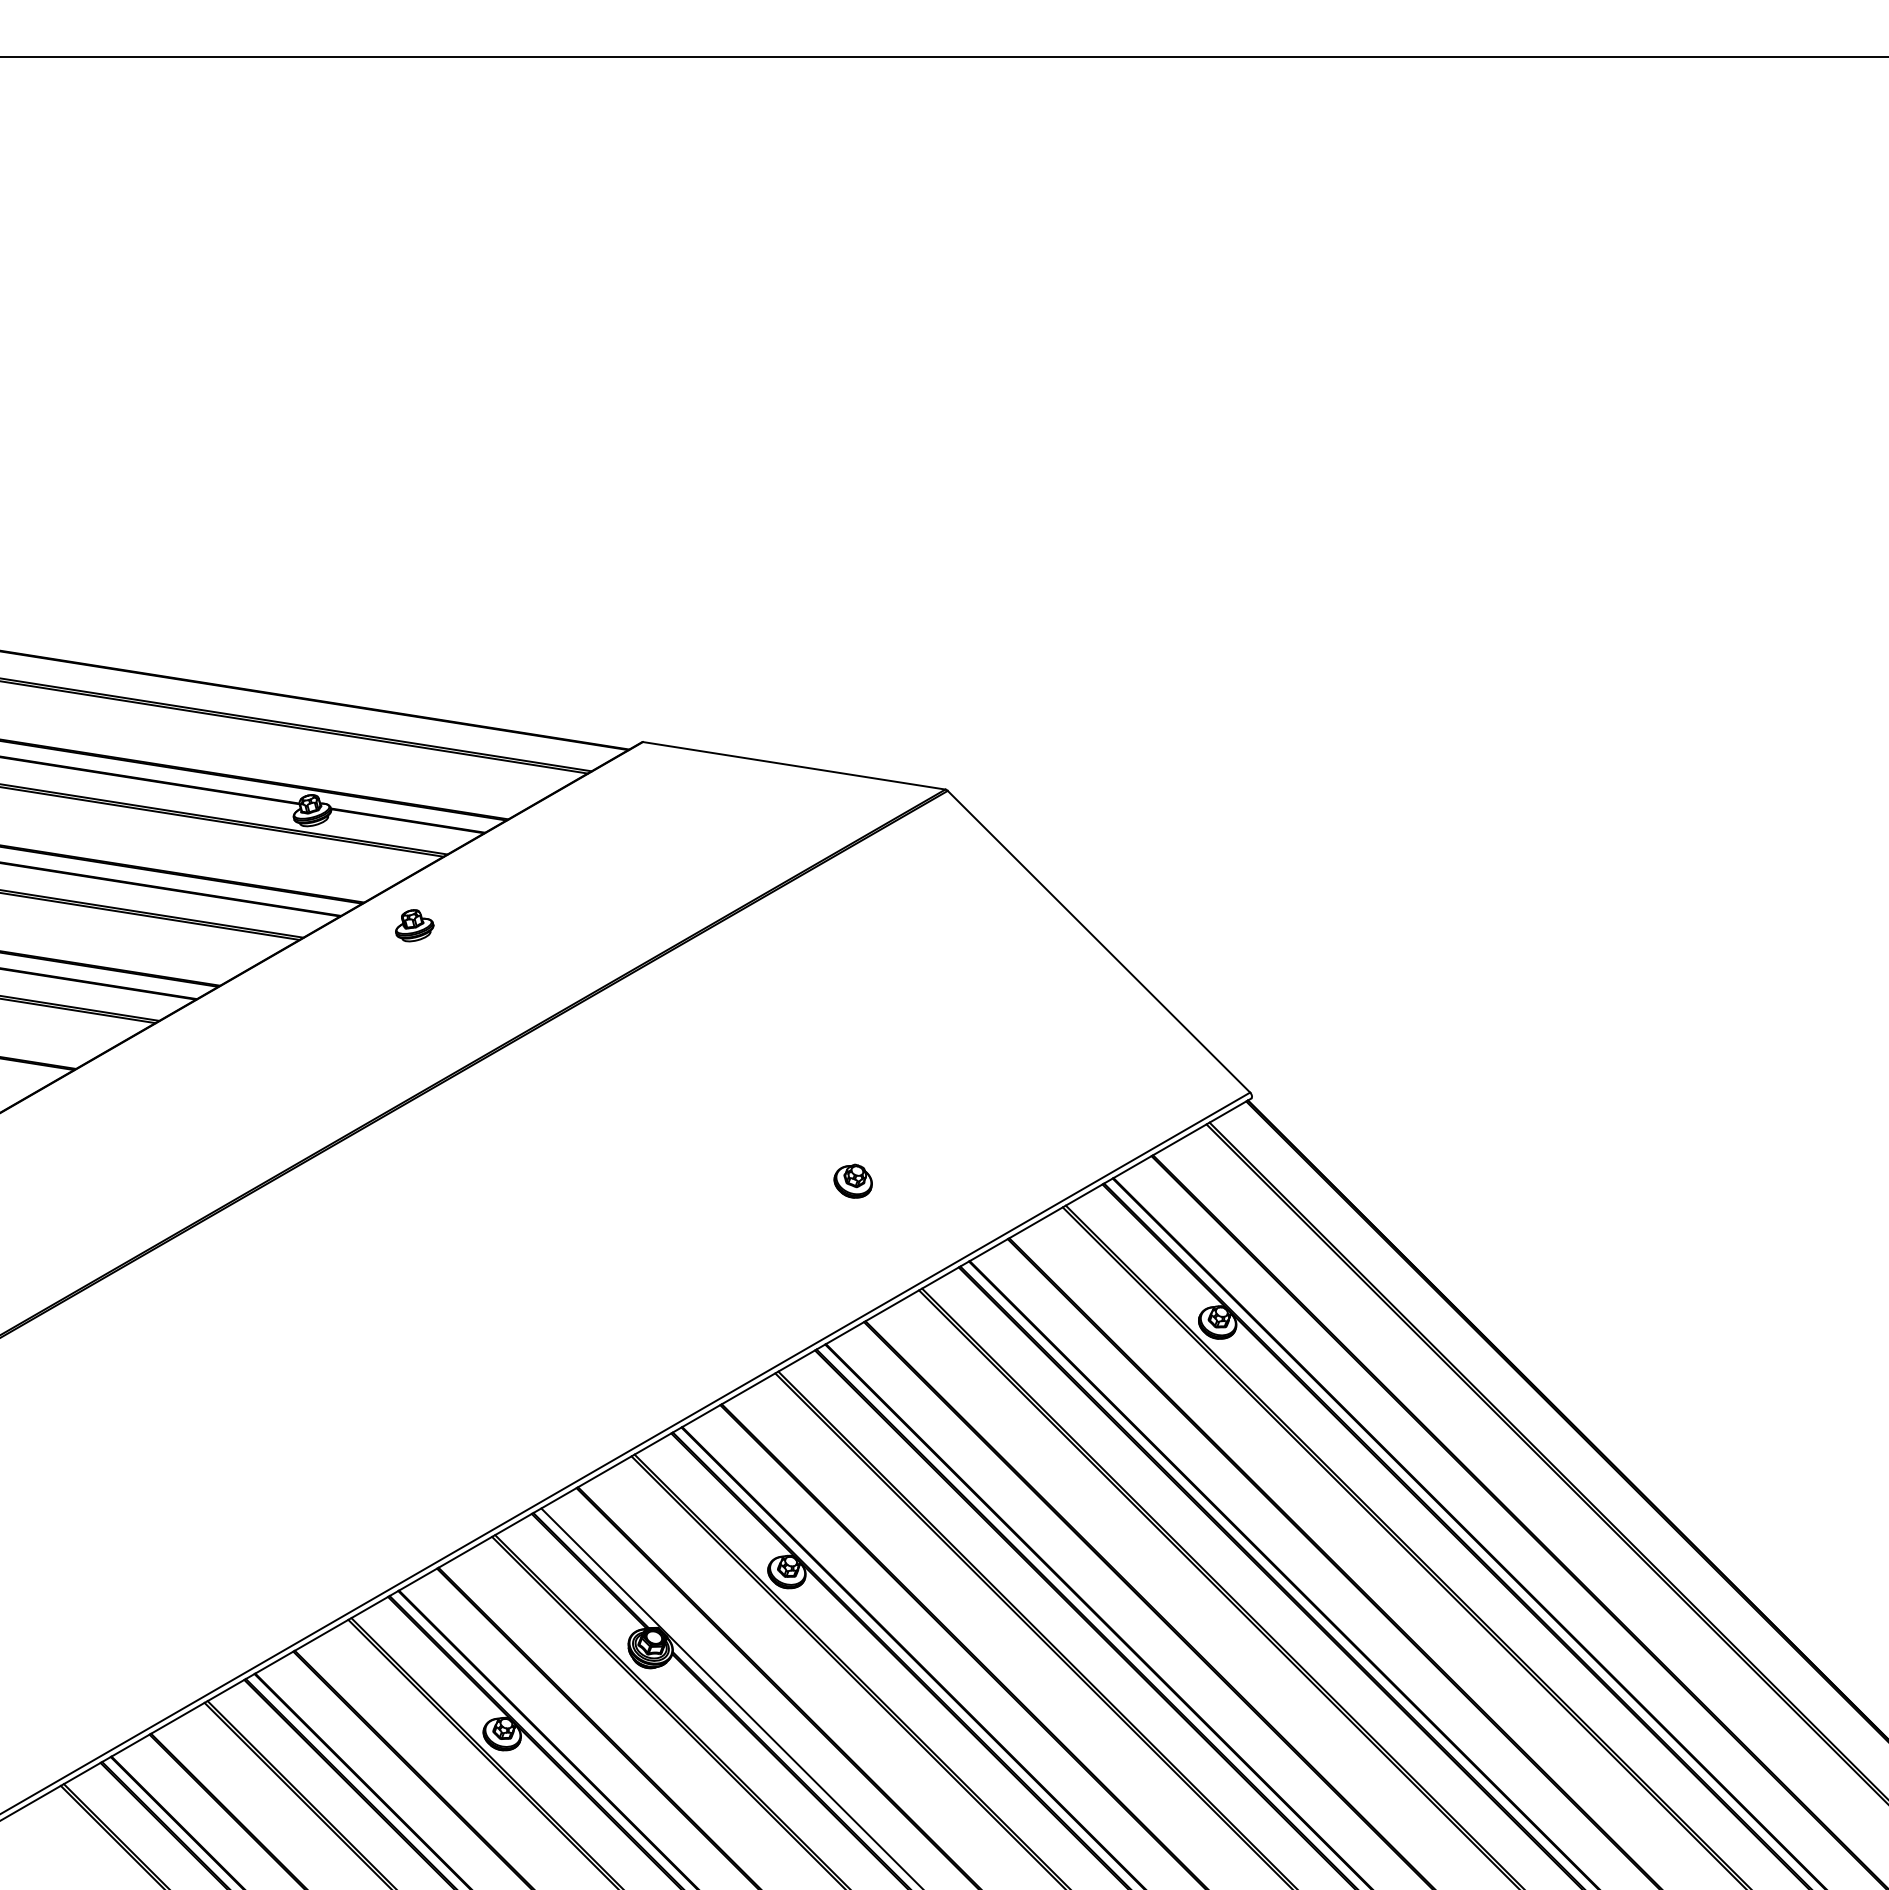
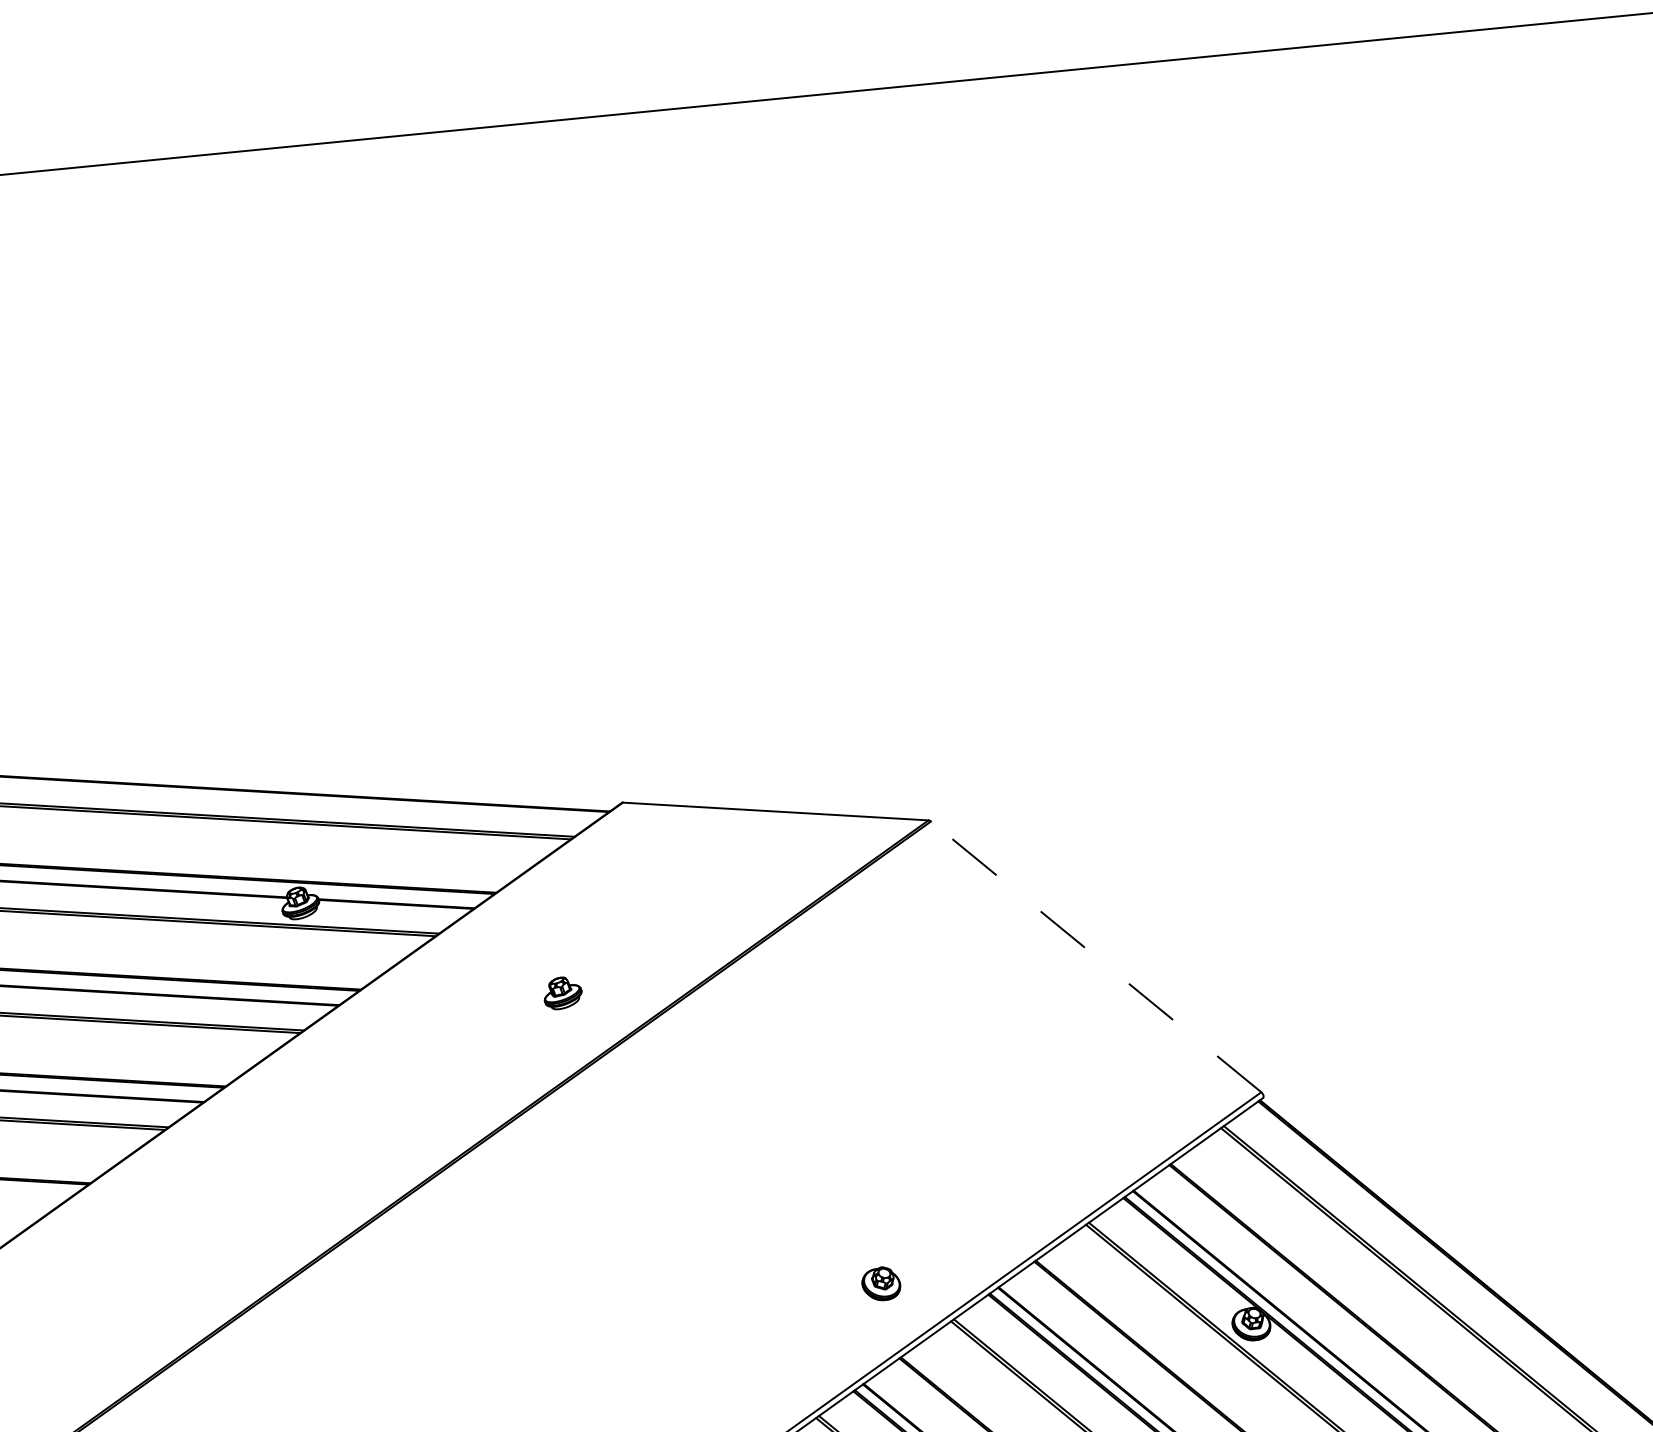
part: (414, 925) -> (562, 992), moved
line: (1098, 941) -> (1095, 956), solid -> dashed
part: (852, 1180) -> (880, 1283), moved

